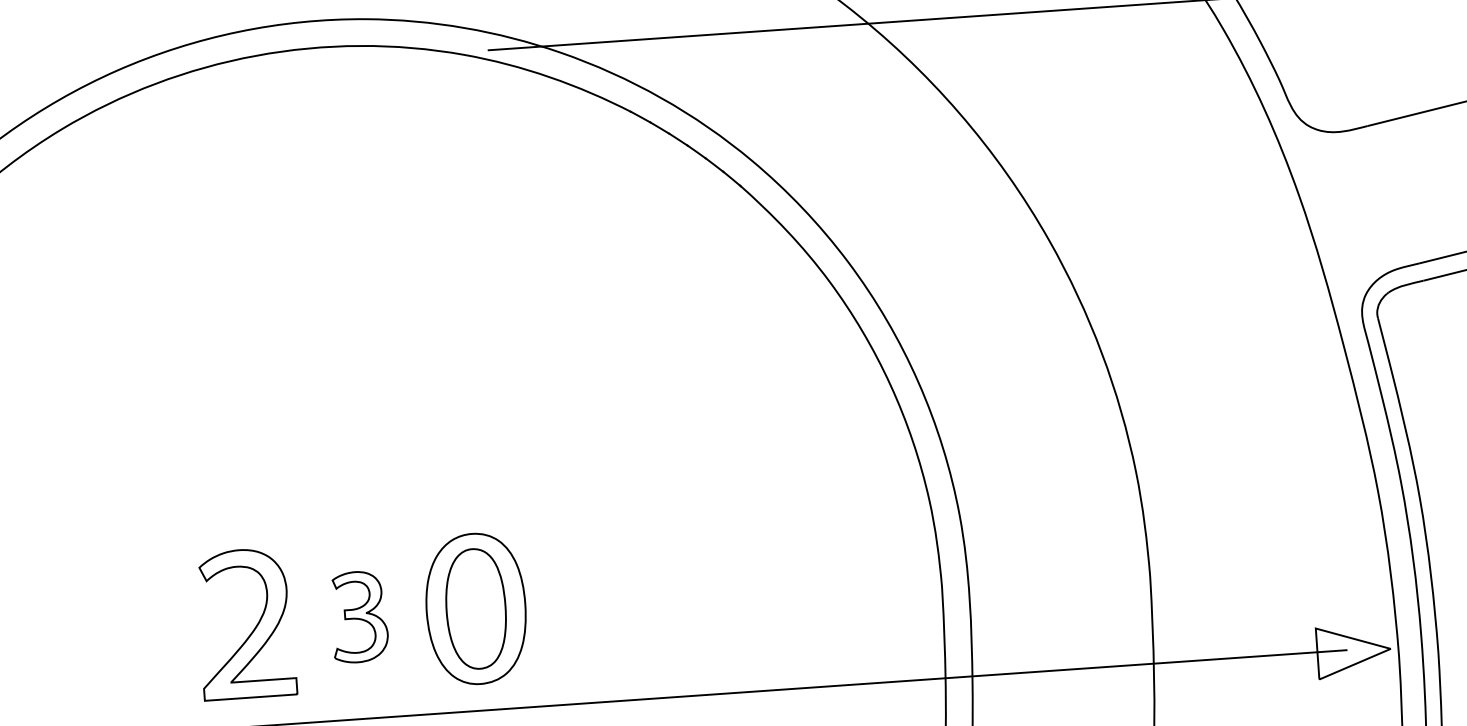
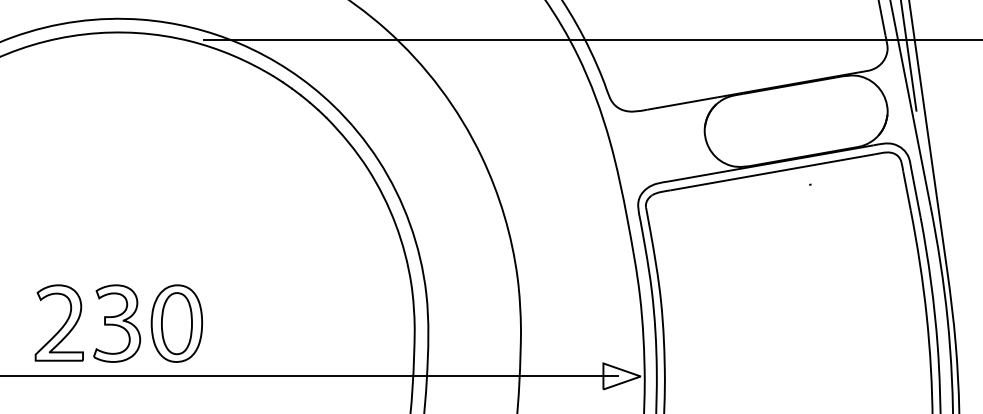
part: (359, 616) -> (117, 323), size x1.67

